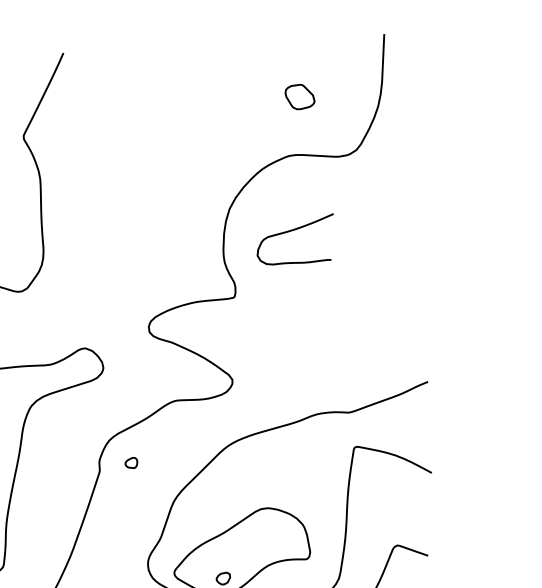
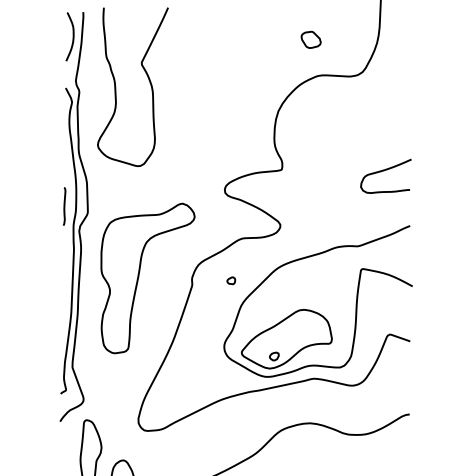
part: (298, 96) -> (310, 39), moved
curve: (292, 232) -> (384, 171), moved
part: (131, 462) -> (231, 280), moved

